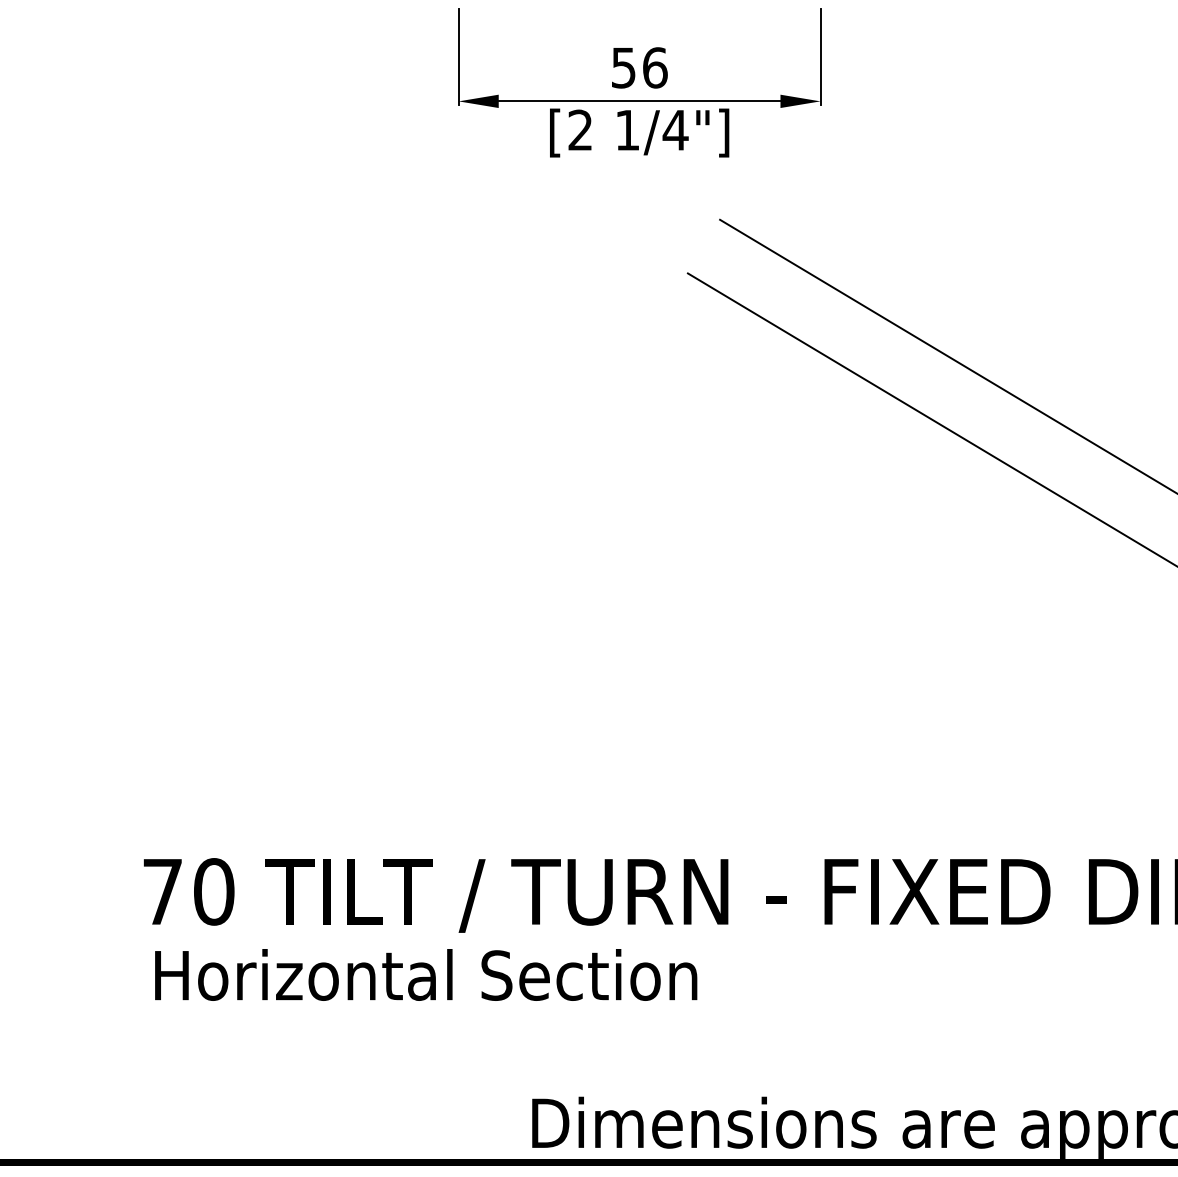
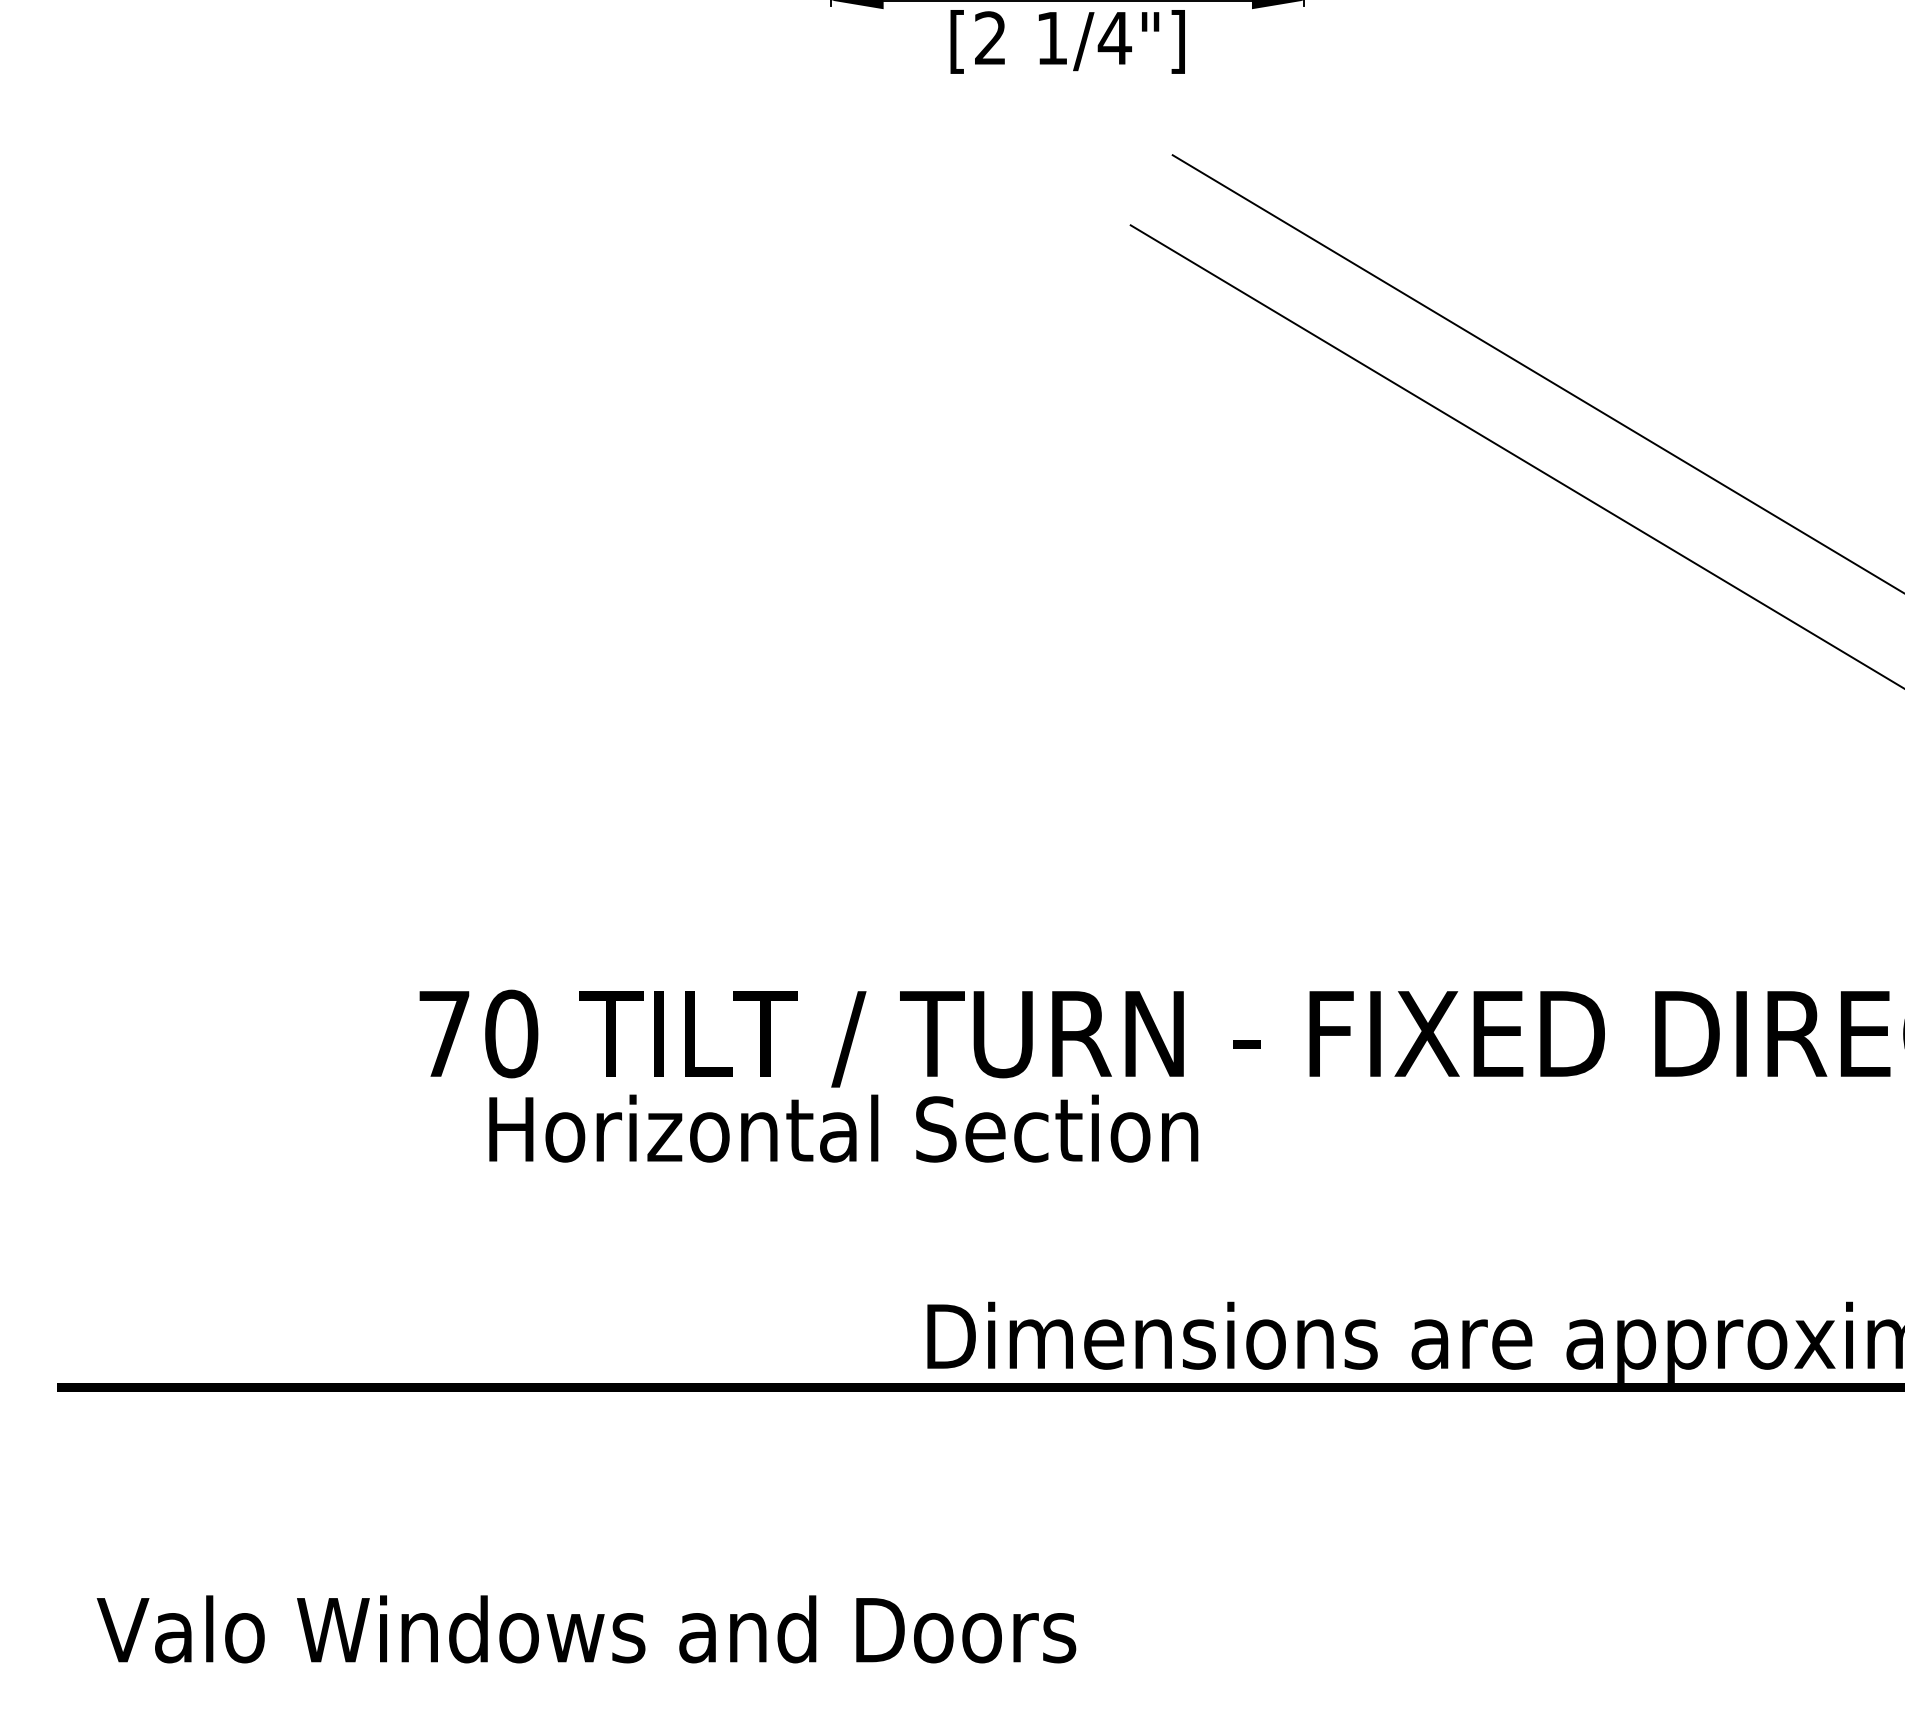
text: (425, 974) -> (843, 1128), moved

